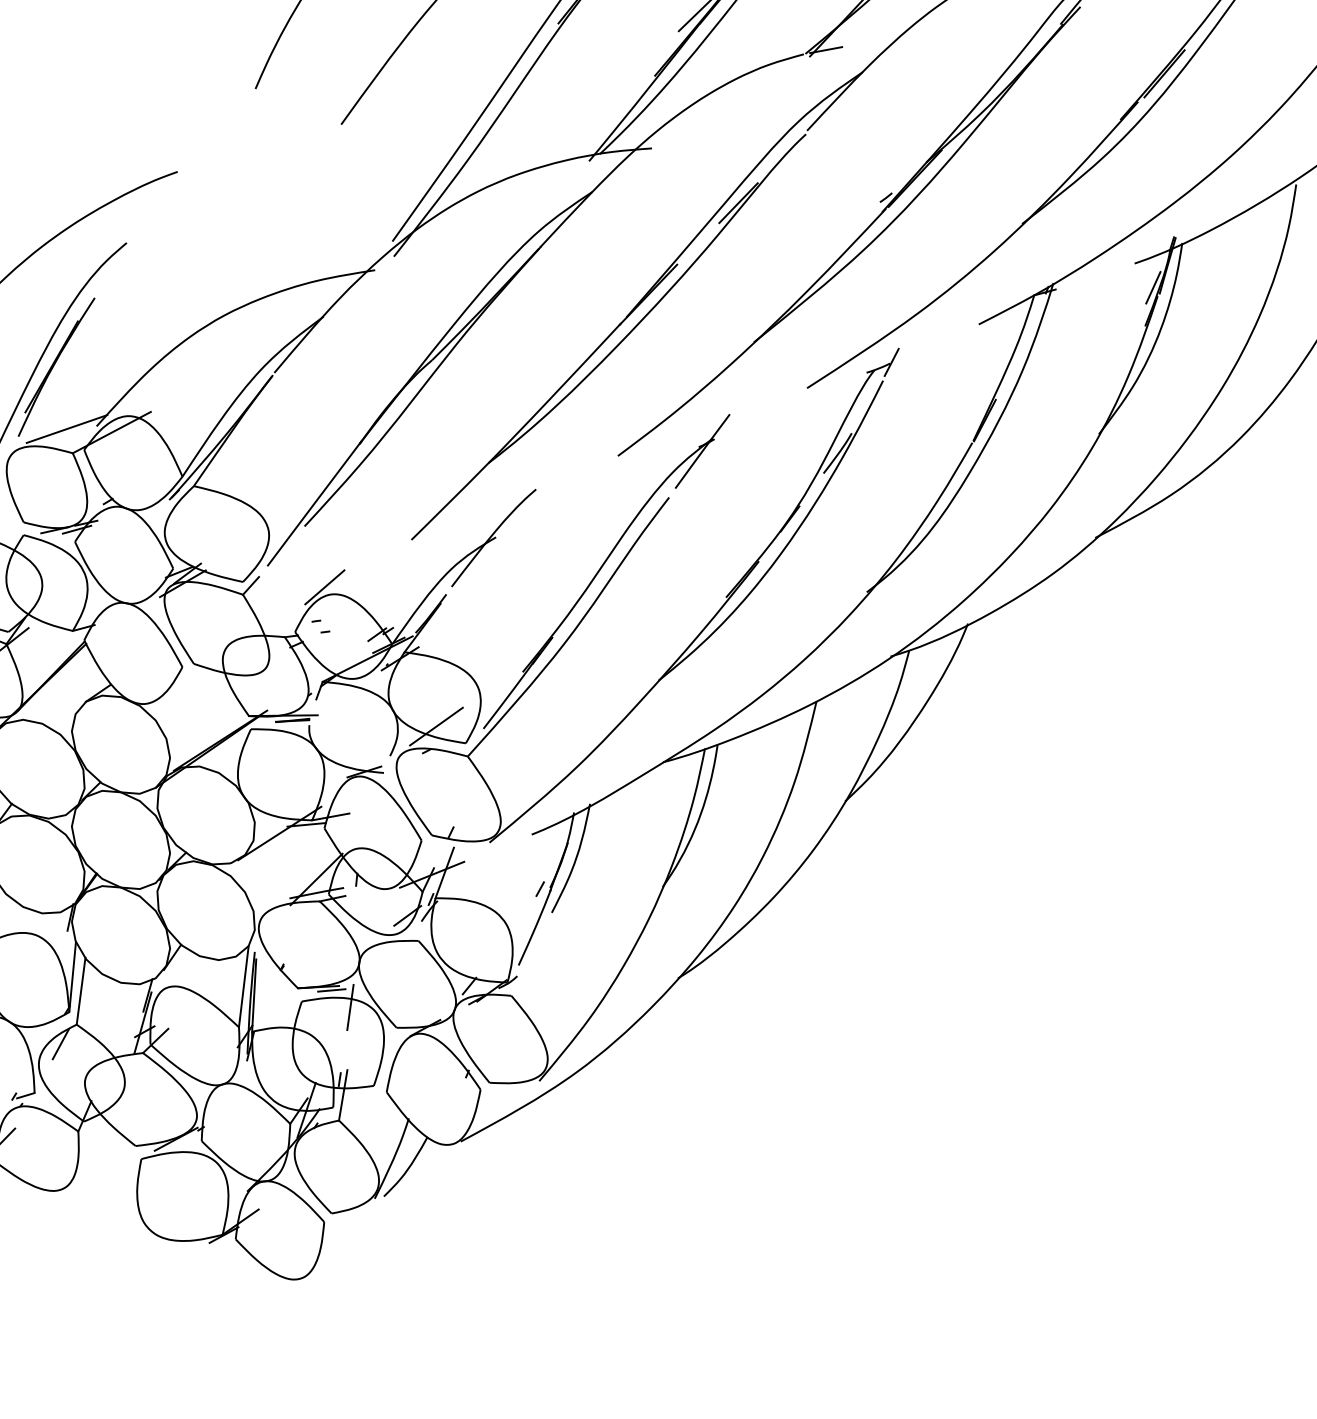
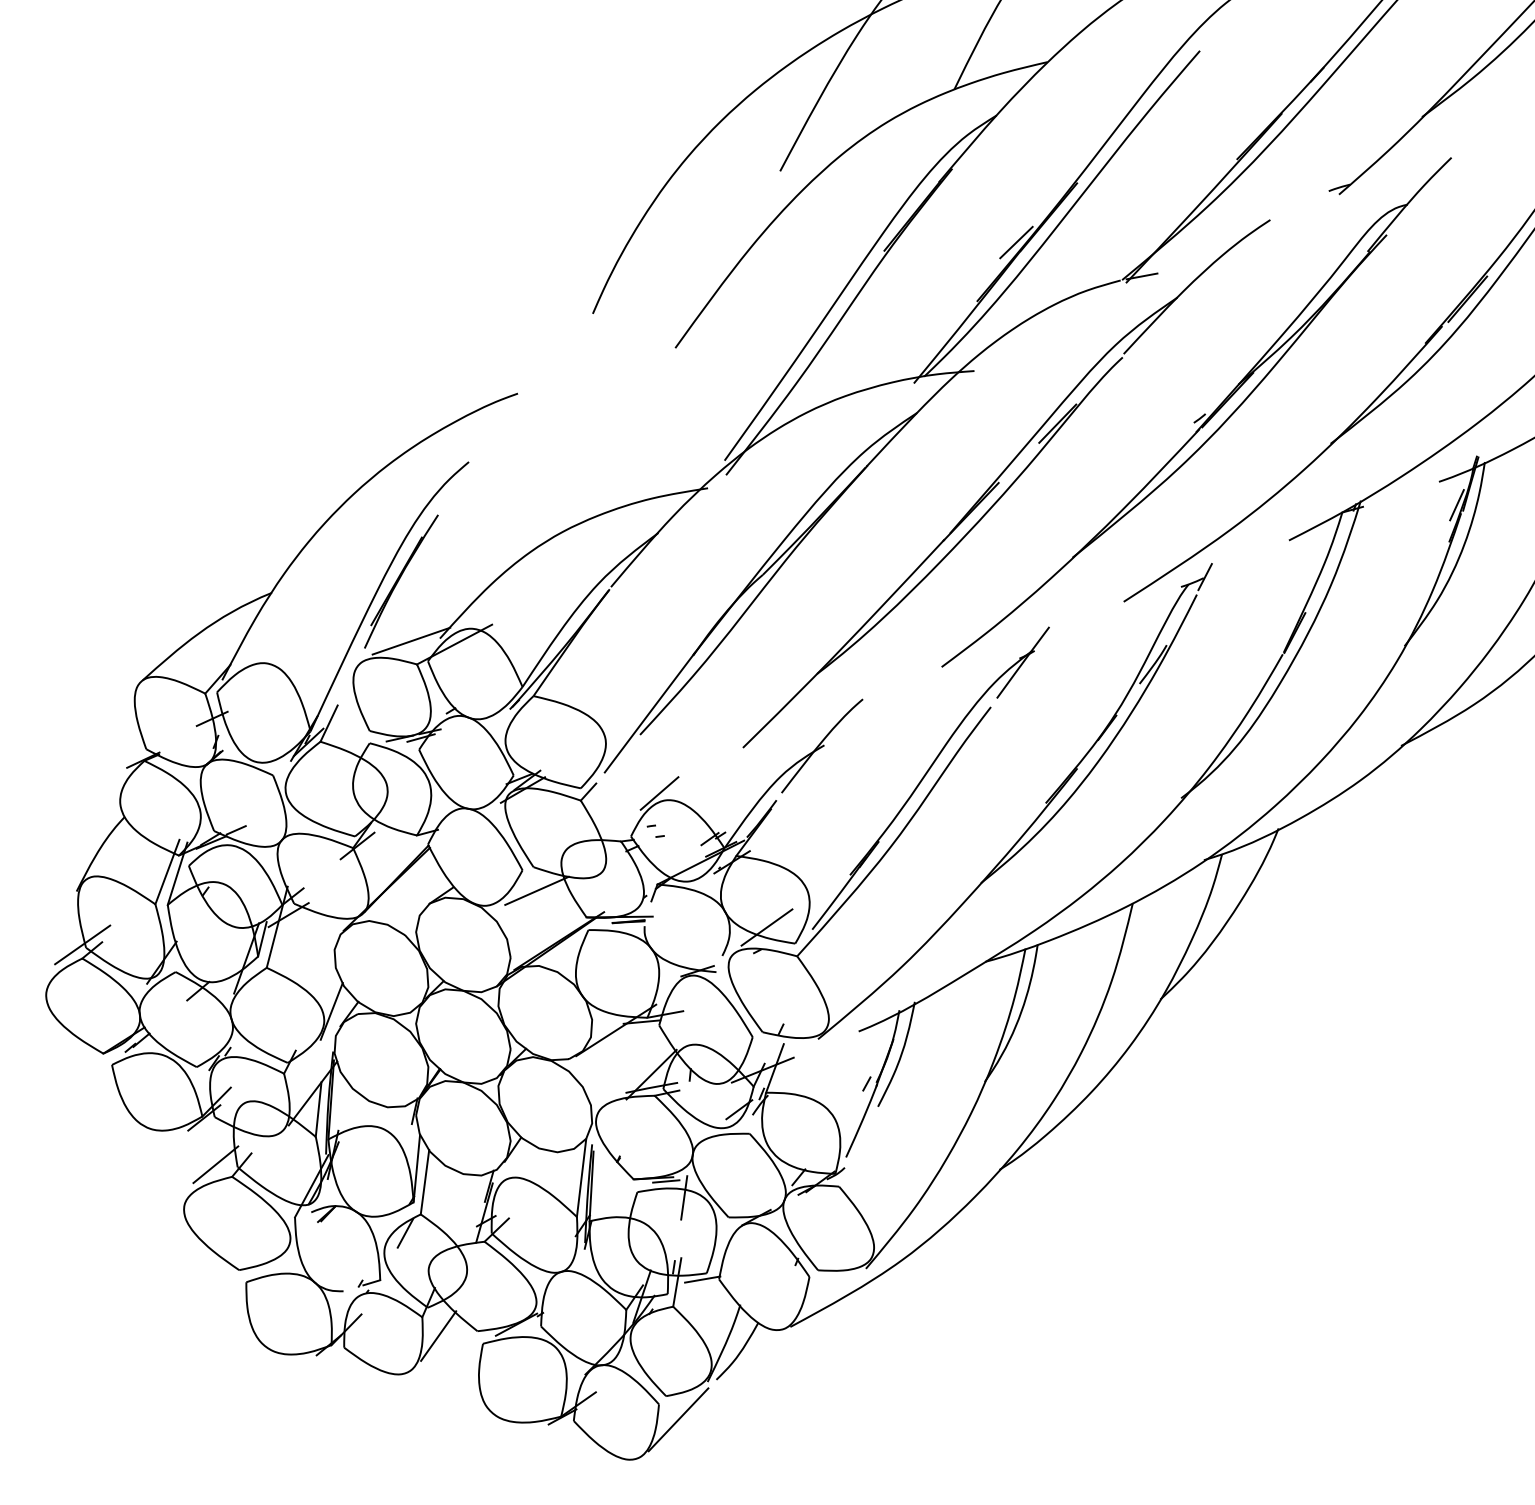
line: (196, 688) -> (536, 890), added
line: (369, 1092) -> (702, 1279), added
line: (95, 1150) -> (438, 1335), added
line: (344, 1237) -> (678, 1419), added

